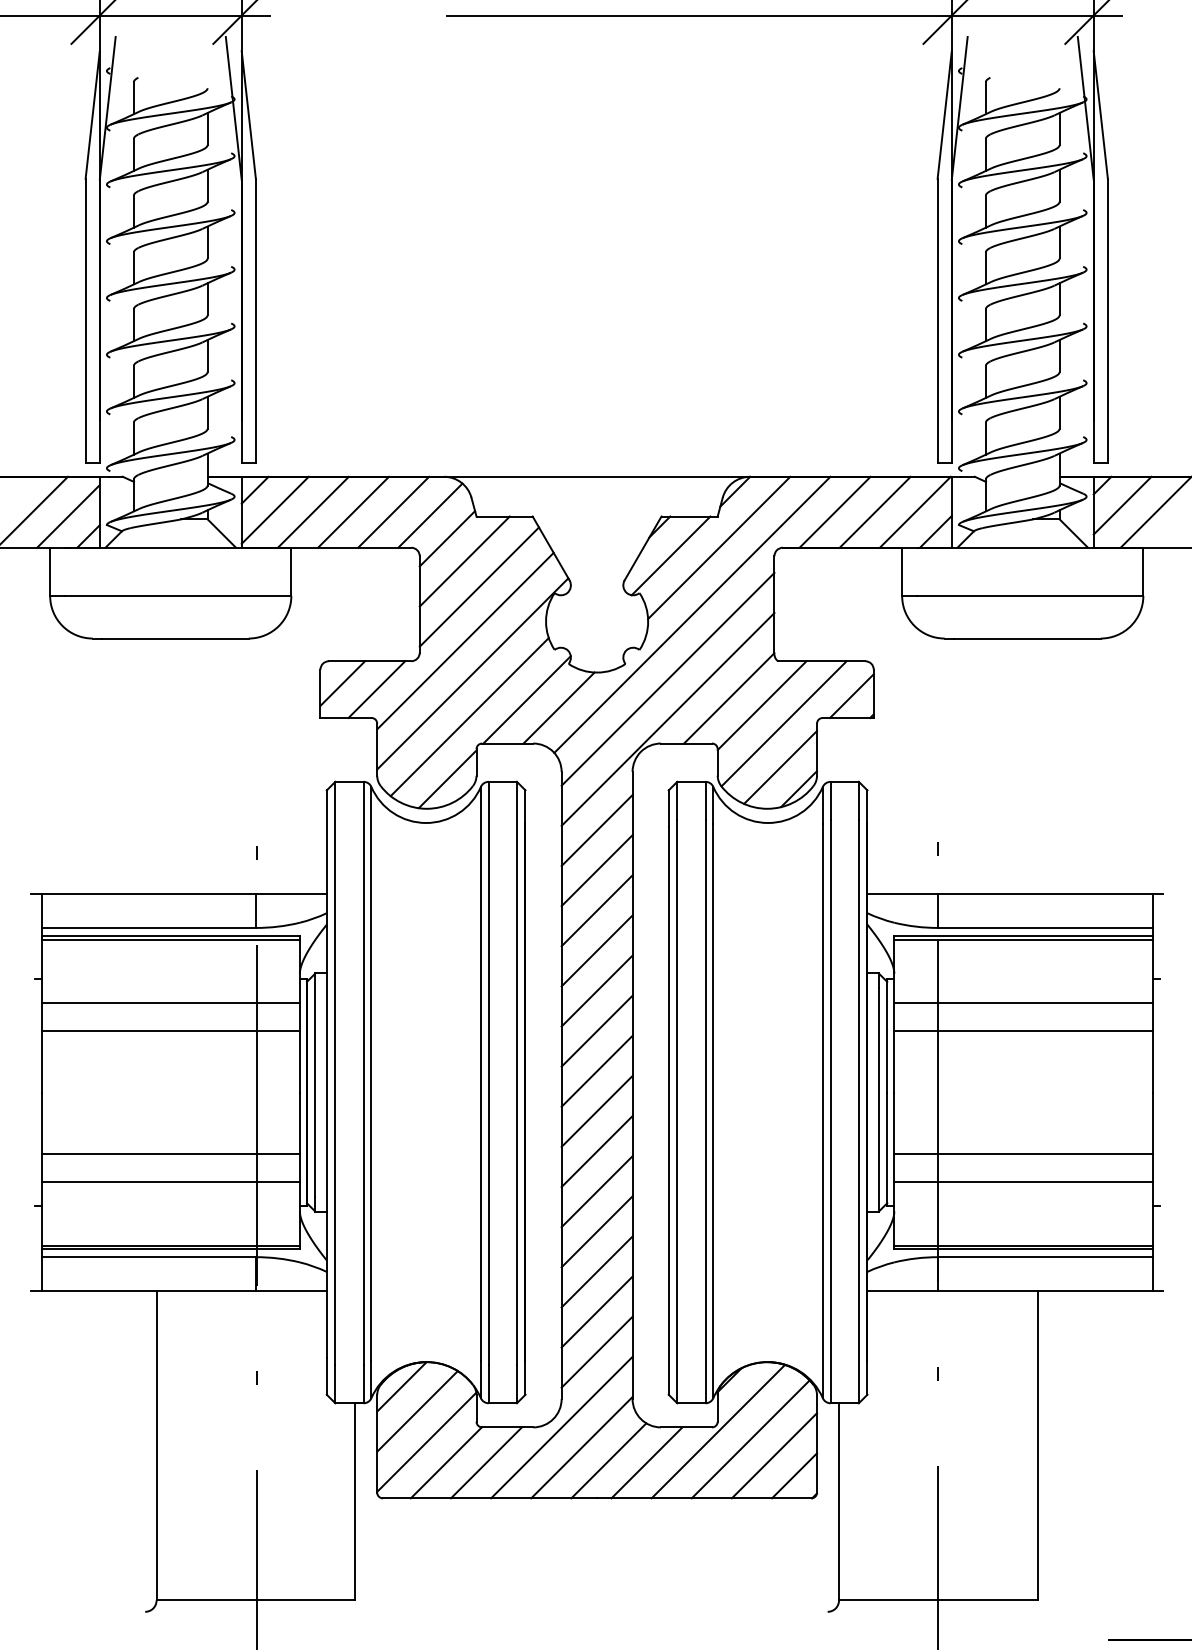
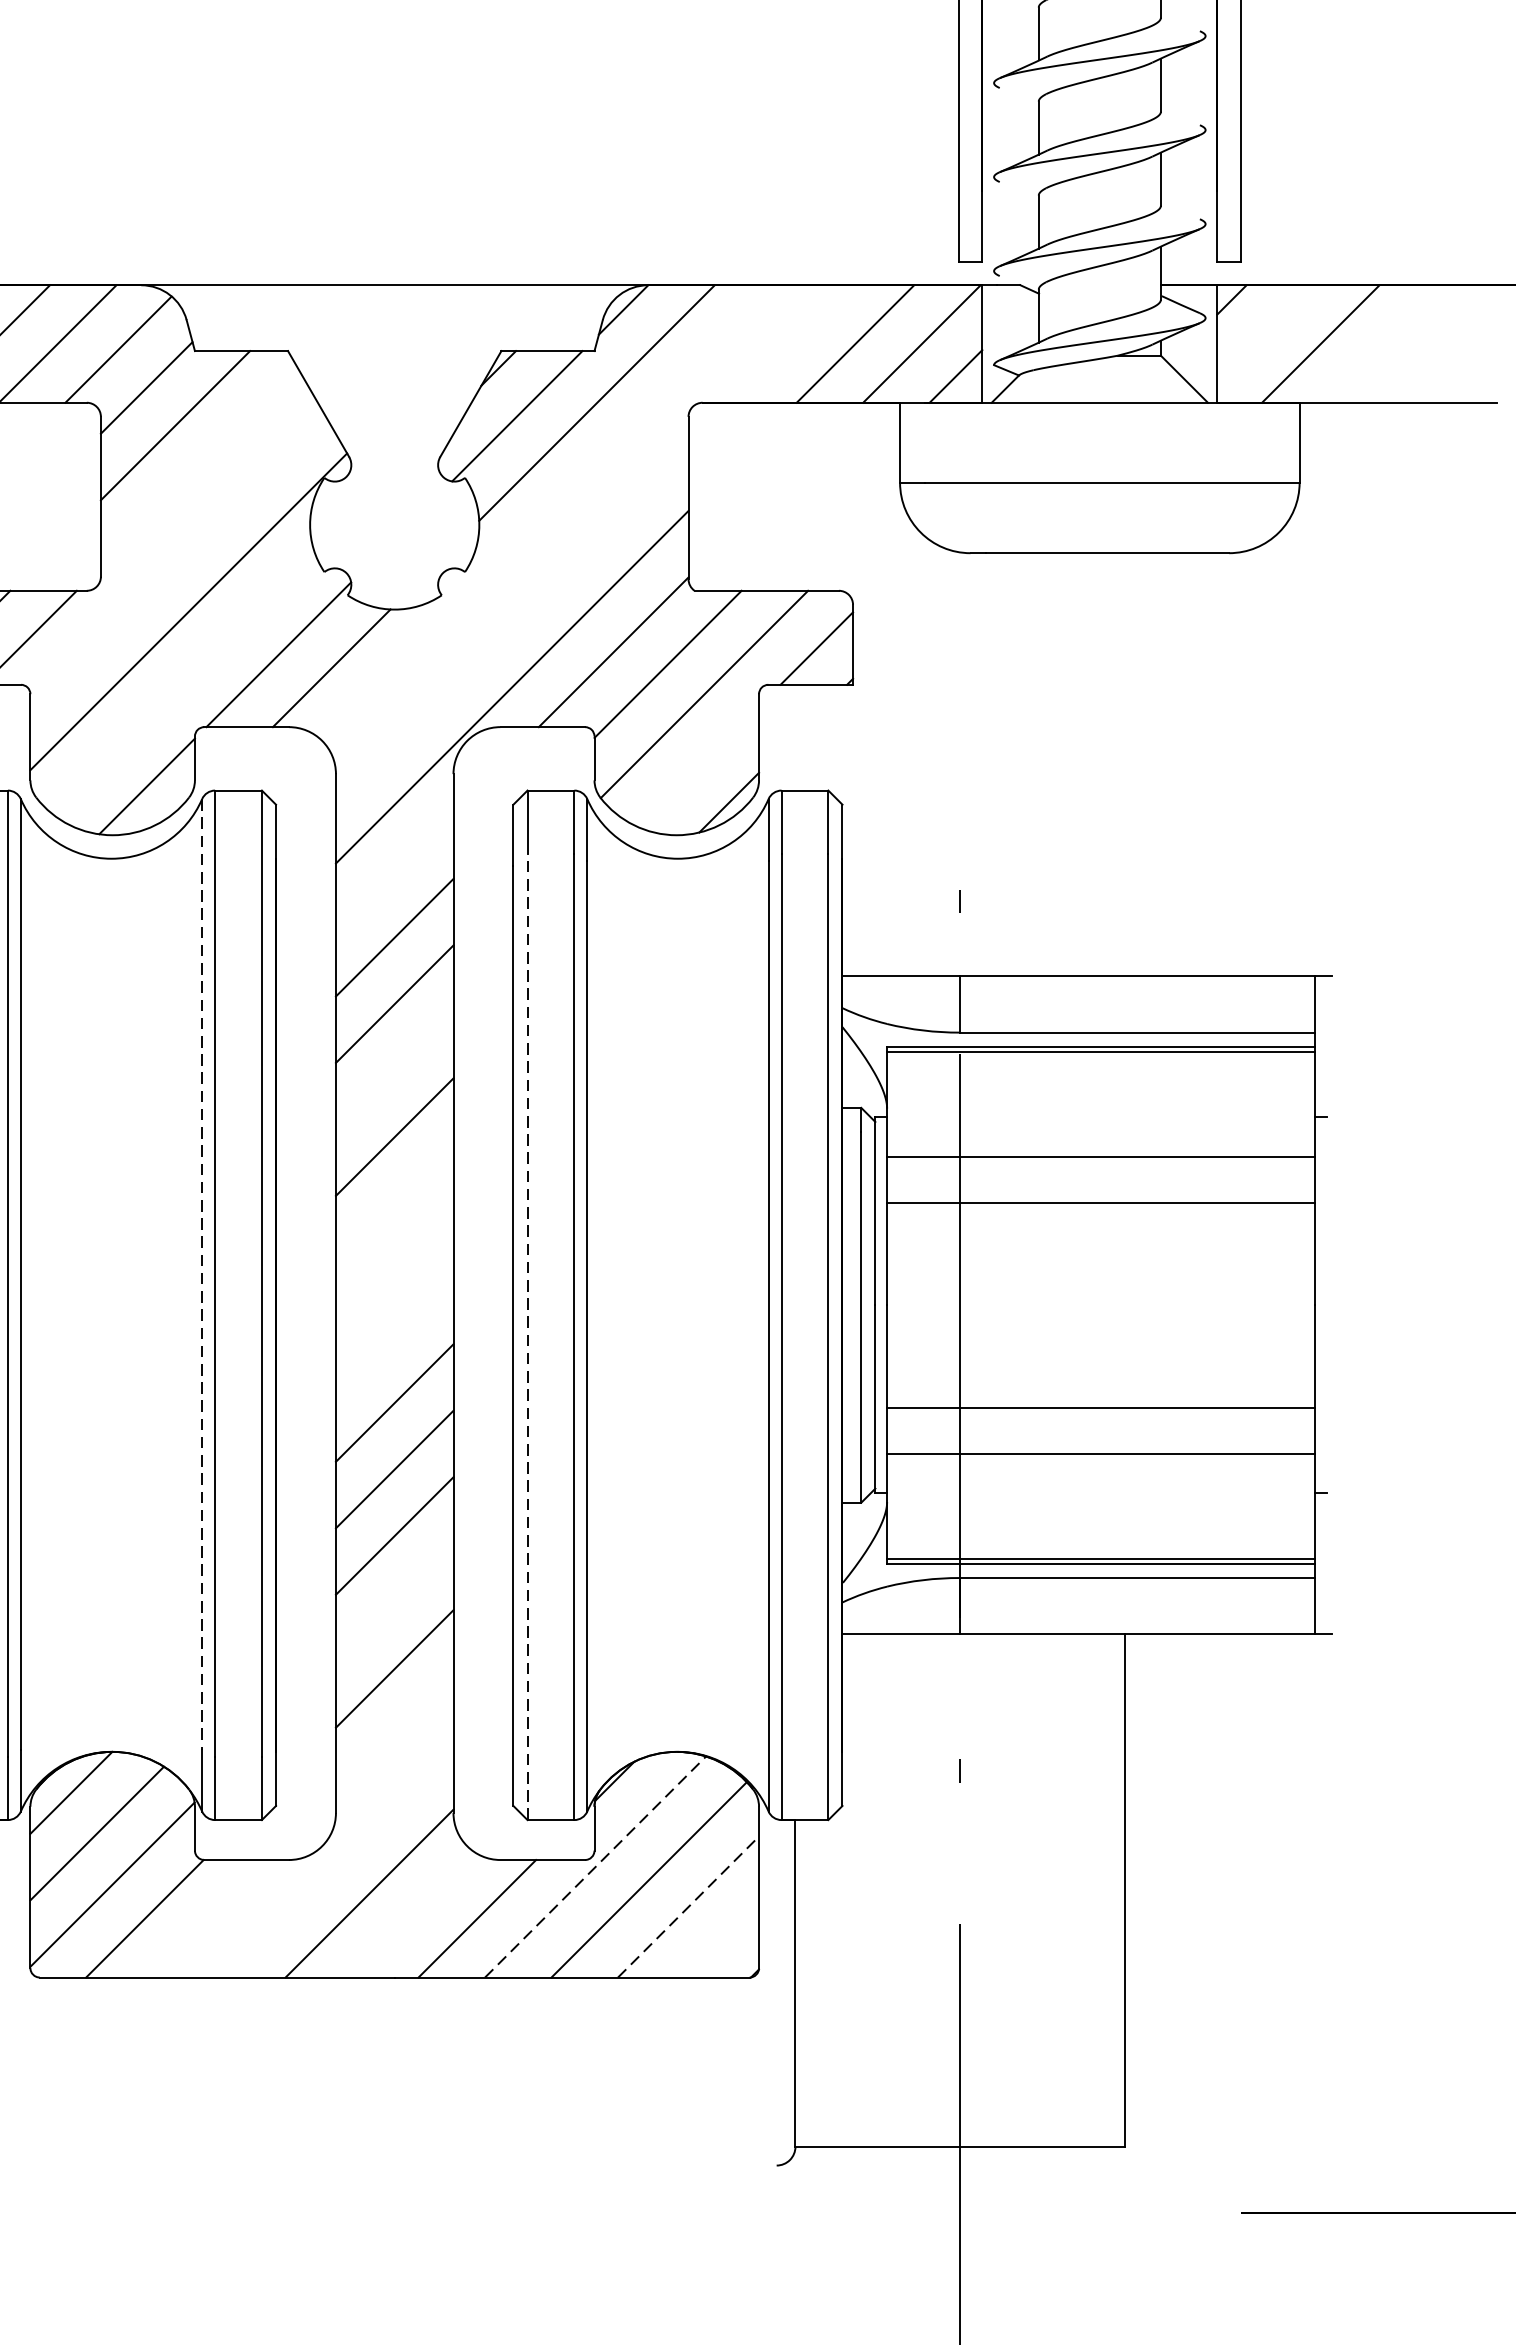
line: (1122, 505) -> (1265, 332), removed
line: (834, 511) -> (787, 342), removed
line: (479, 586) -> (199, 466), removed
line: (692, 614) -> (552, 513), removed
line: (465, 640) -> (176, 556), removed
line: (667, 678) -> (511, 619), removed
line: (469, 717) -> (183, 683), removed
line: (780, 767) -> (698, 766), removed
line: (596, 830) -> (393, 871), removed
line: (596, 950) -> (393, 1069), removed
line: (596, 1030) -> (393, 1202), removed
line: (596, 1070) -> (393, 1268), removed
line: (480, 1073) -> (201, 1273), solid -> dashed
line: (596, 1110) -> (393, 1335), removed
line: (677, 1111) -> (527, 1336), solid -> dashed
line: (596, 1271) -> (393, 1601), removed
line: (596, 1351) -> (393, 1734), removed
line: (561, 1427) -> (335, 1860), removed
line: (718, 1431) -> (595, 1866), solid -> dashed
line: (774, 1455) -> (688, 1906), solid -> dashed
line: (608, 1460) -> (413, 1914), removed
line: (485, 1462) -> (209, 1918), removed
line: (794, 1475) -> (721, 1939), removed

